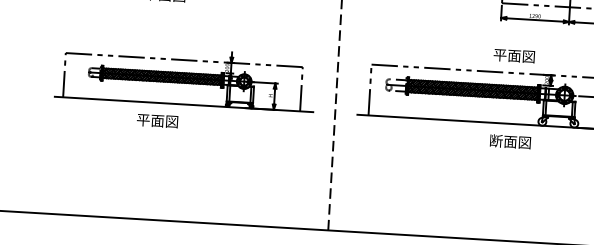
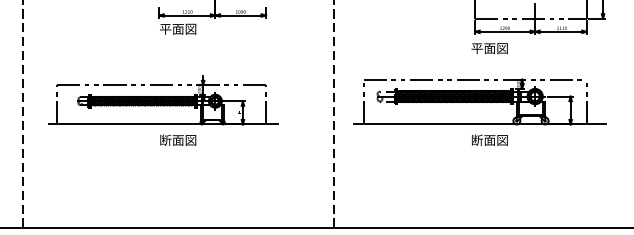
text: (514, 55) -> (489, 48), moved
part: (185, 77) -> (163, 100), moved
text: (143, 119) -> (165, 139), 平面図 -> 断面図

